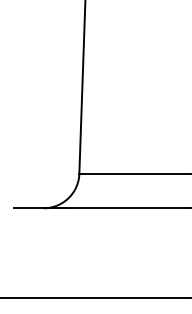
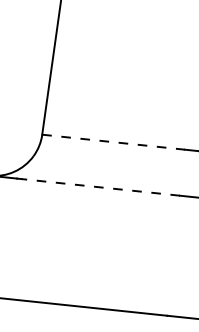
line: (133, 173) -> (114, 141), solid -> dashed
line: (126, 208) -> (100, 187), solid -> dashed

